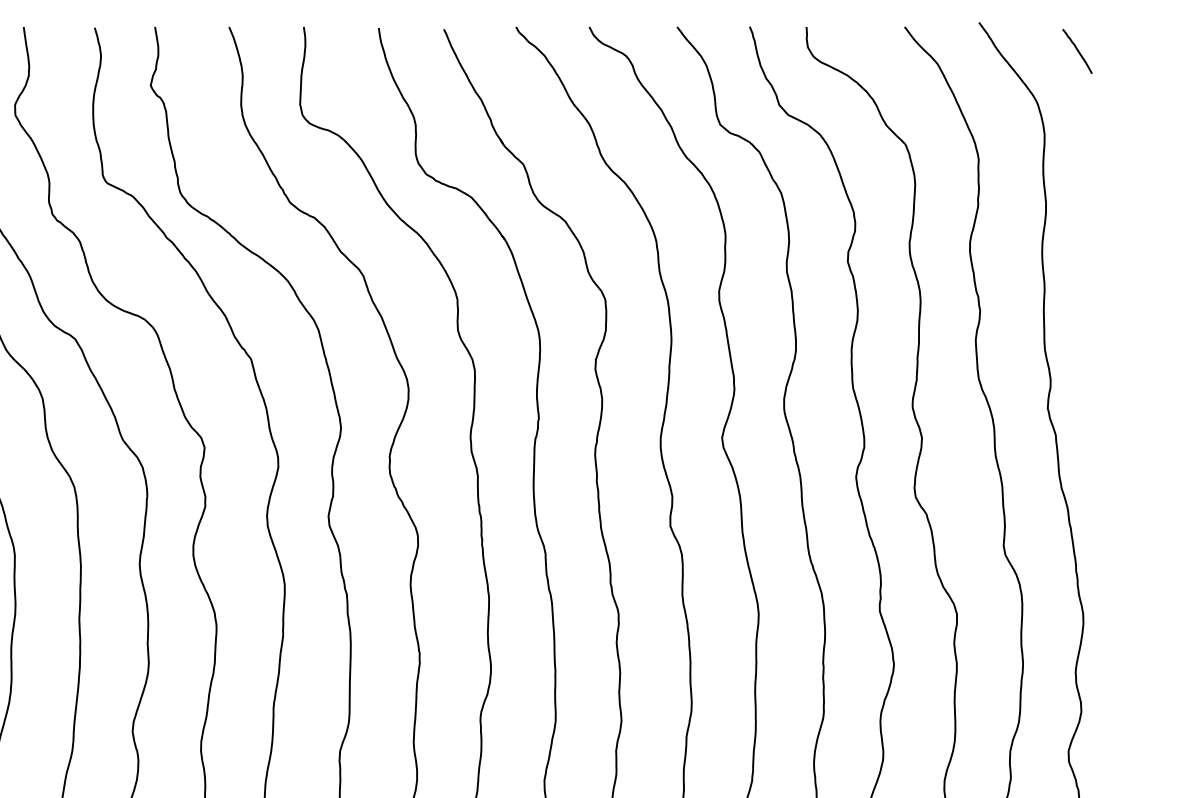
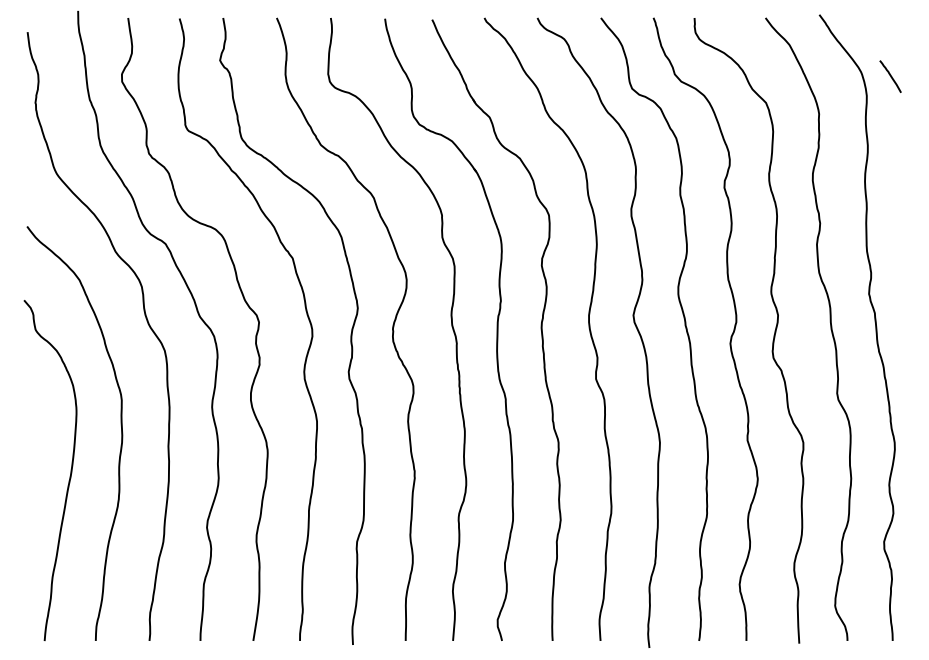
line: (1077, 51) -> (890, 76), moved

